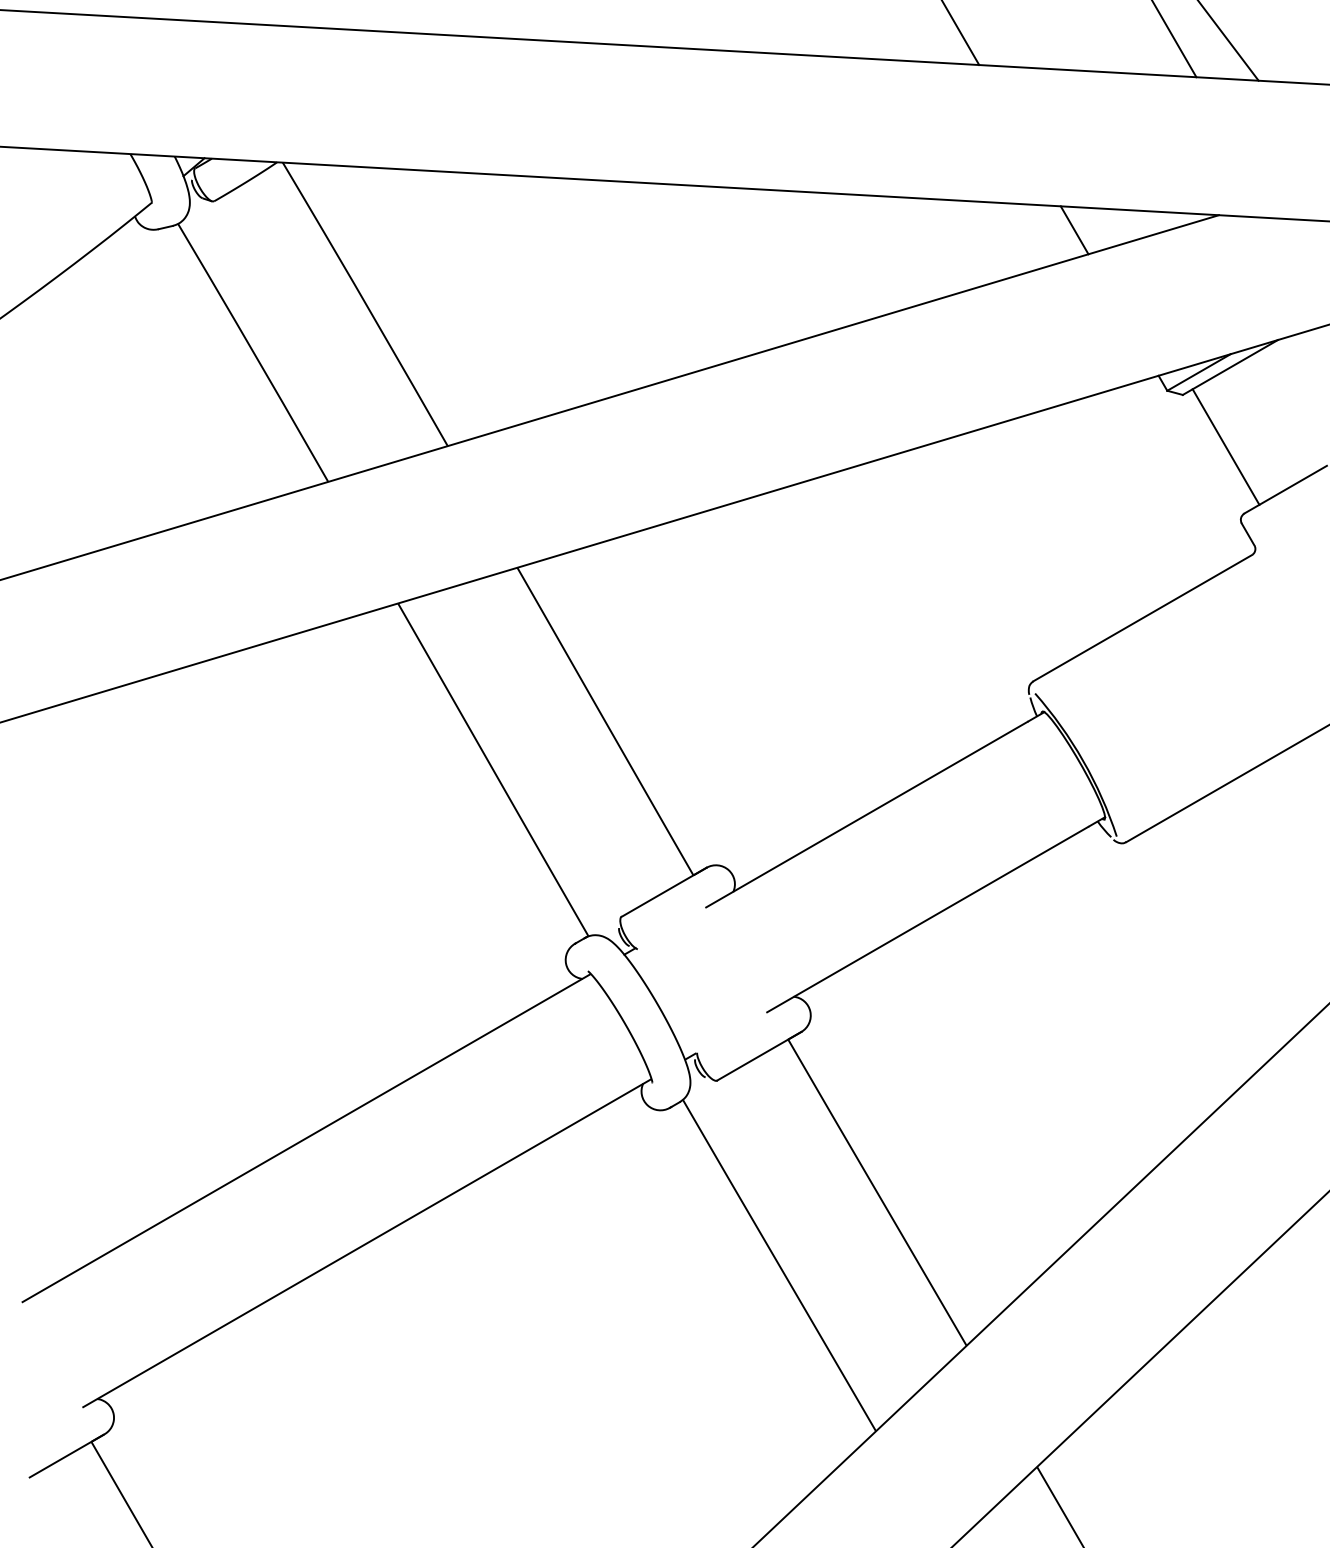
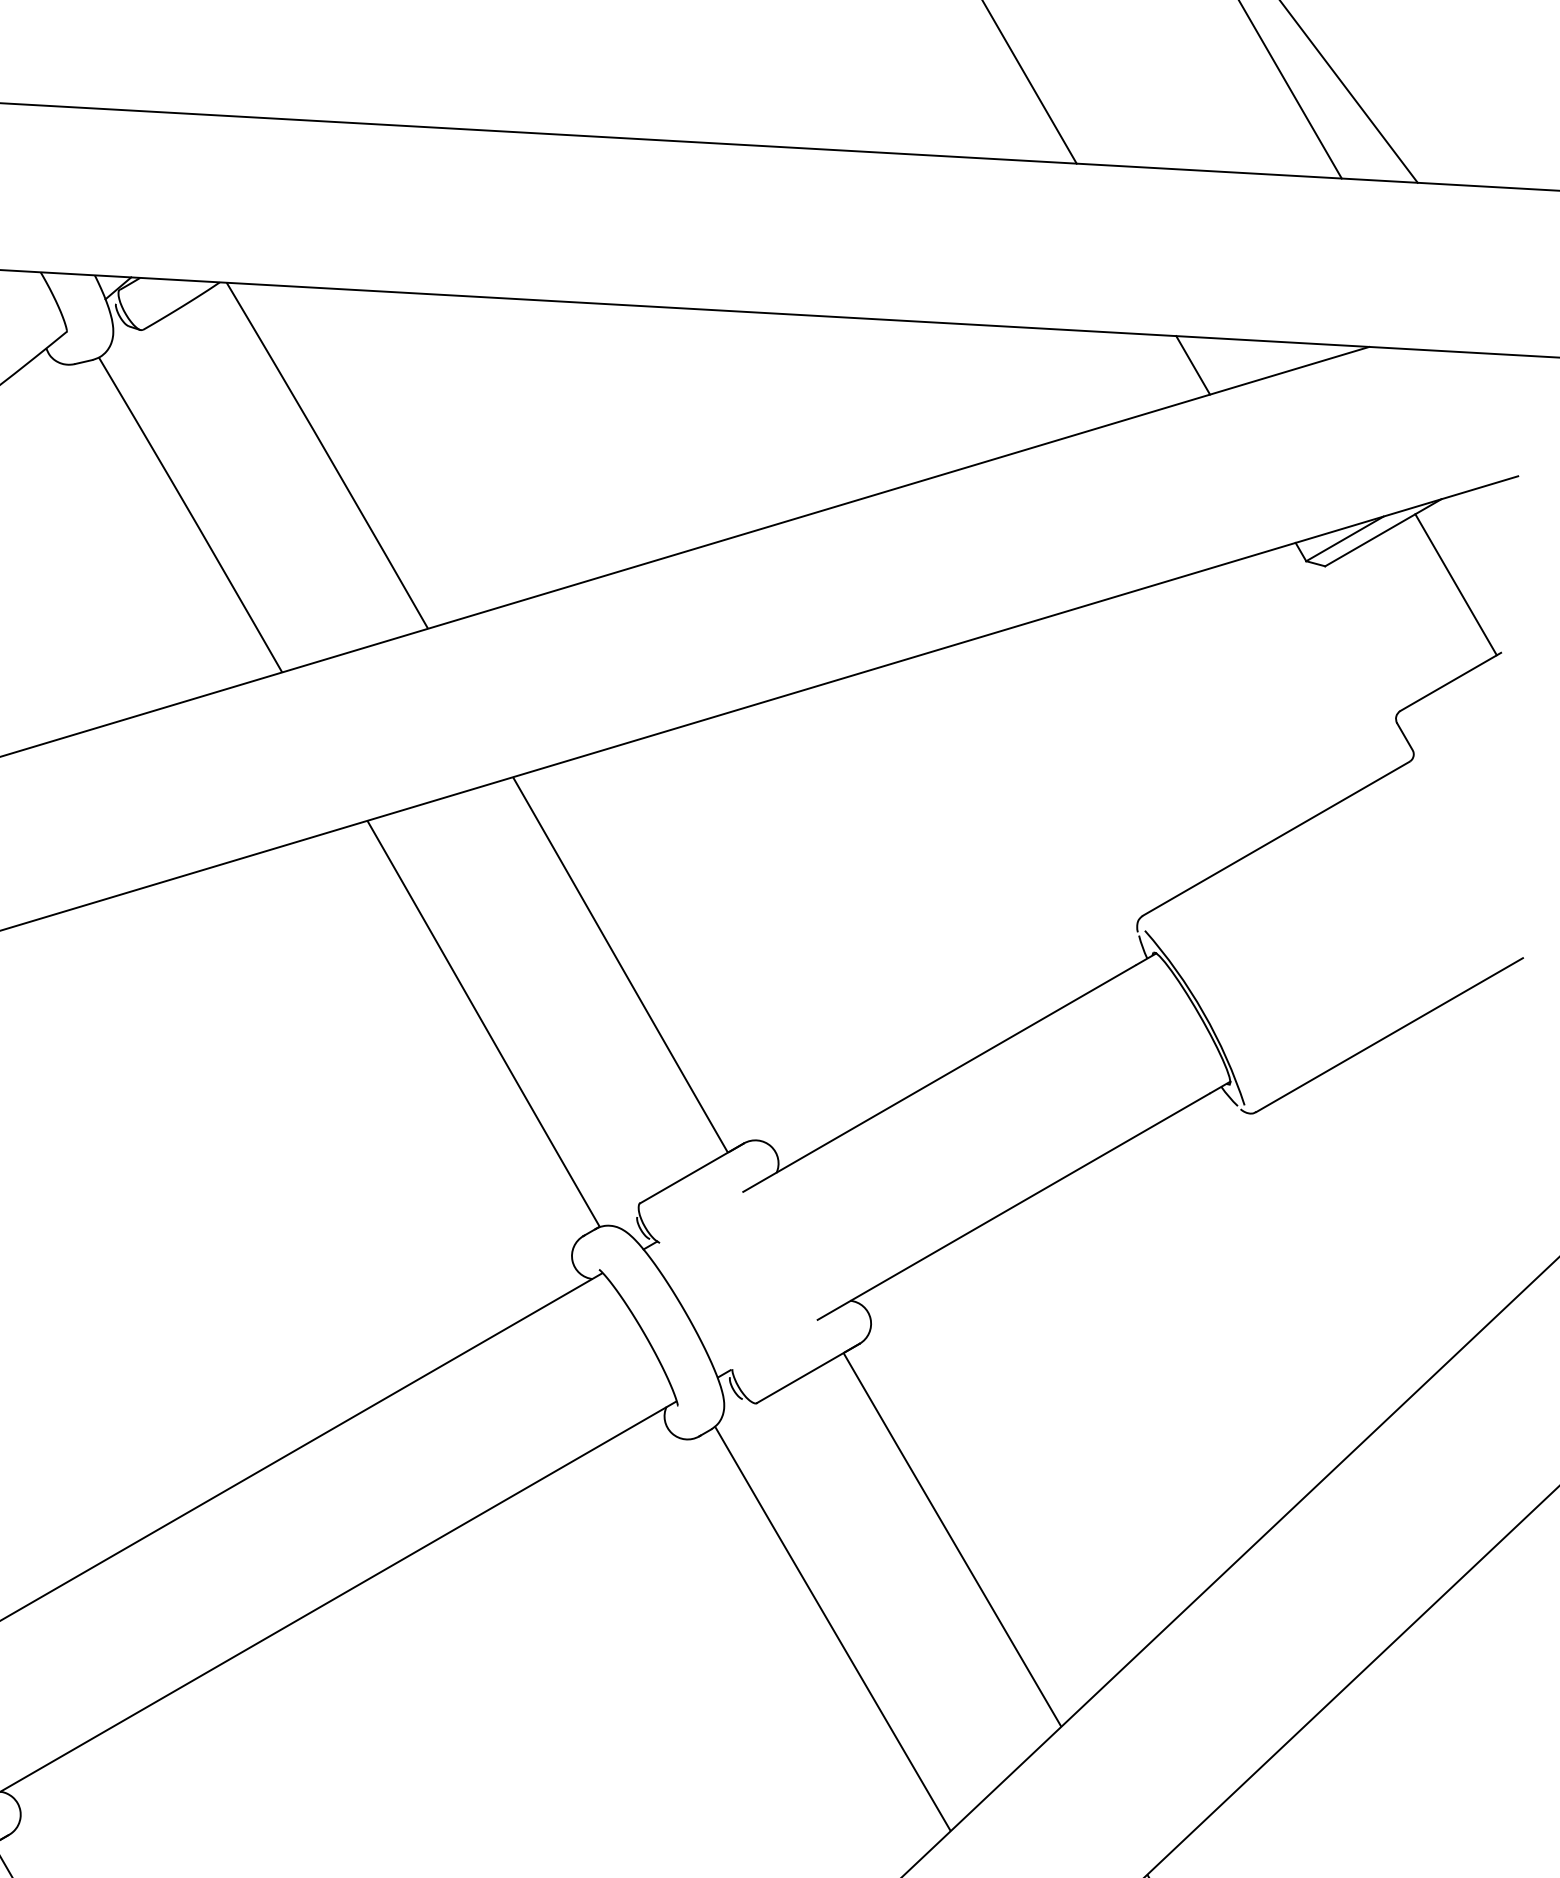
line: (1225, 446) -> (1455, 584), moved

